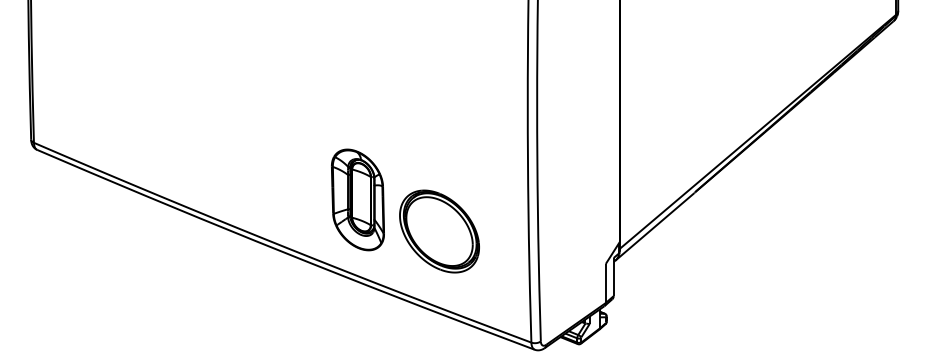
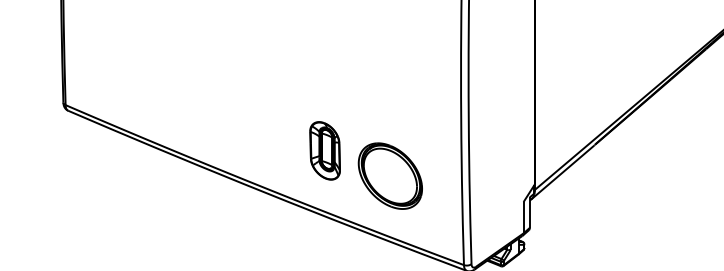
part: (357, 199) -> (324, 150), size x0.71

